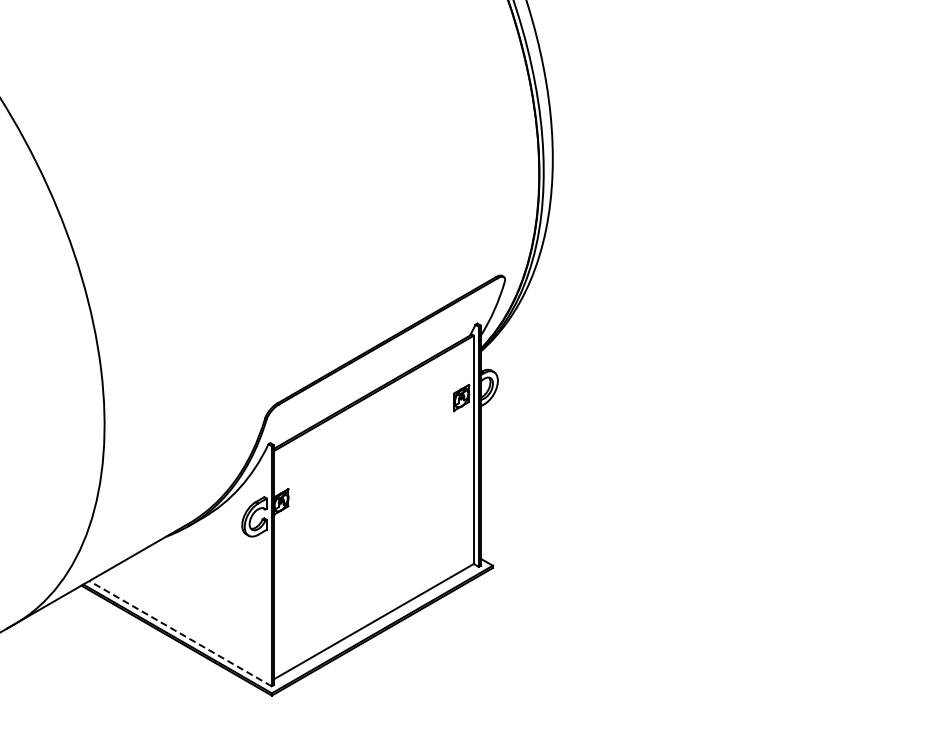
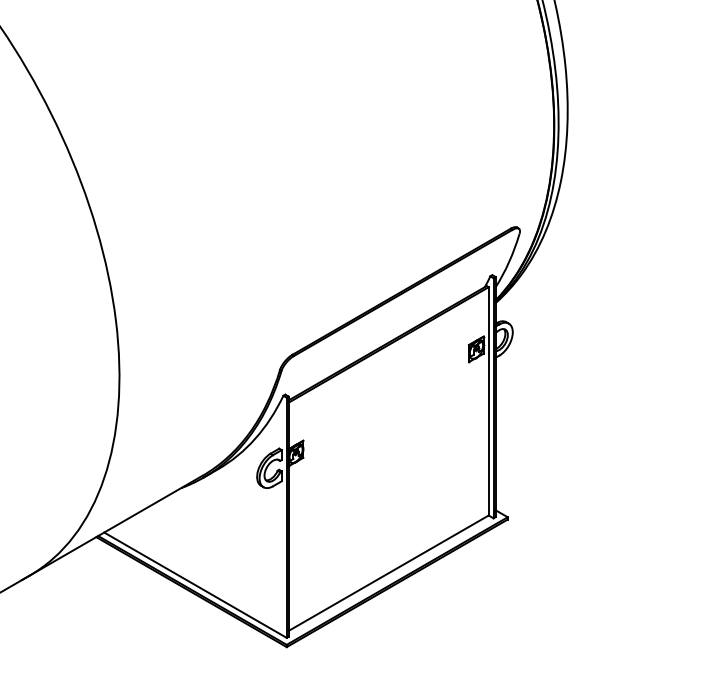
line: (180, 633) -> (195, 585), dashed -> solid

